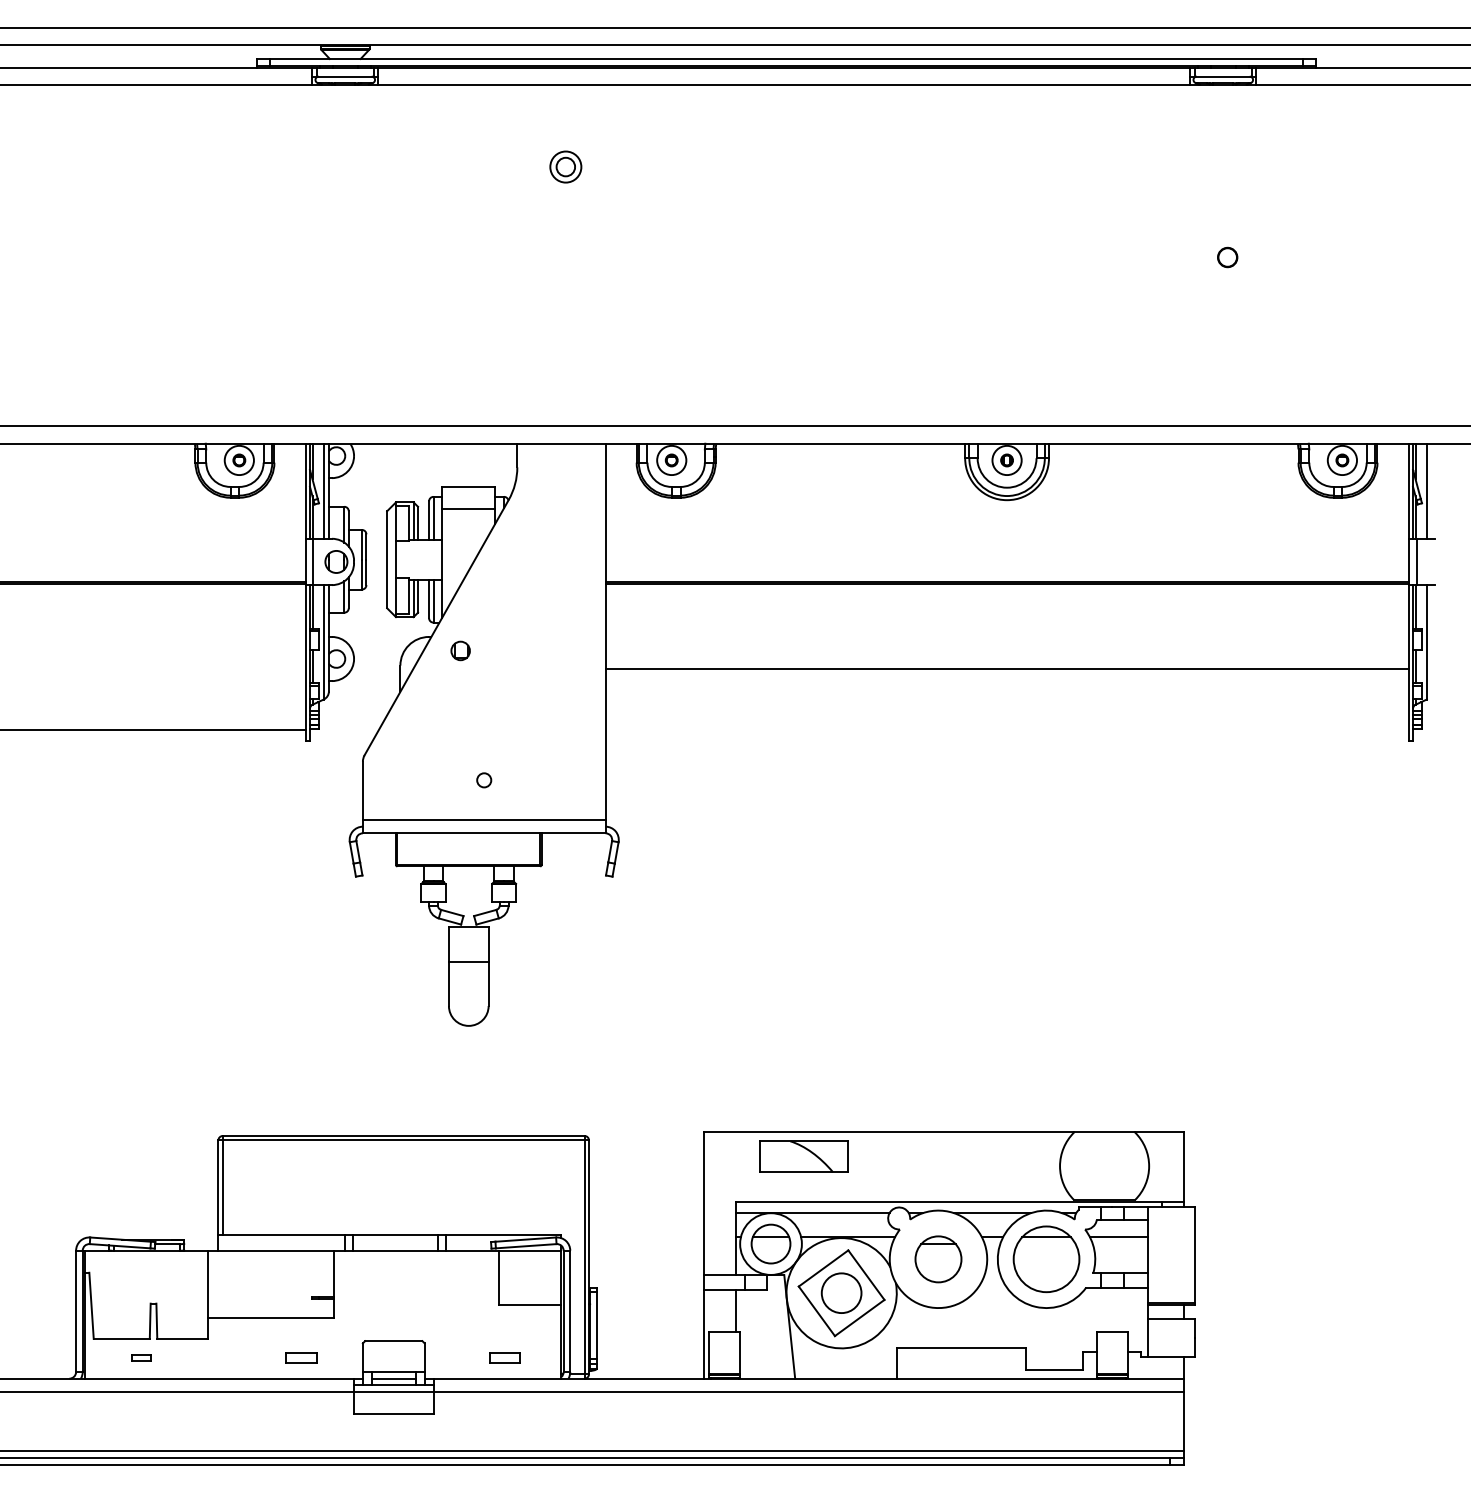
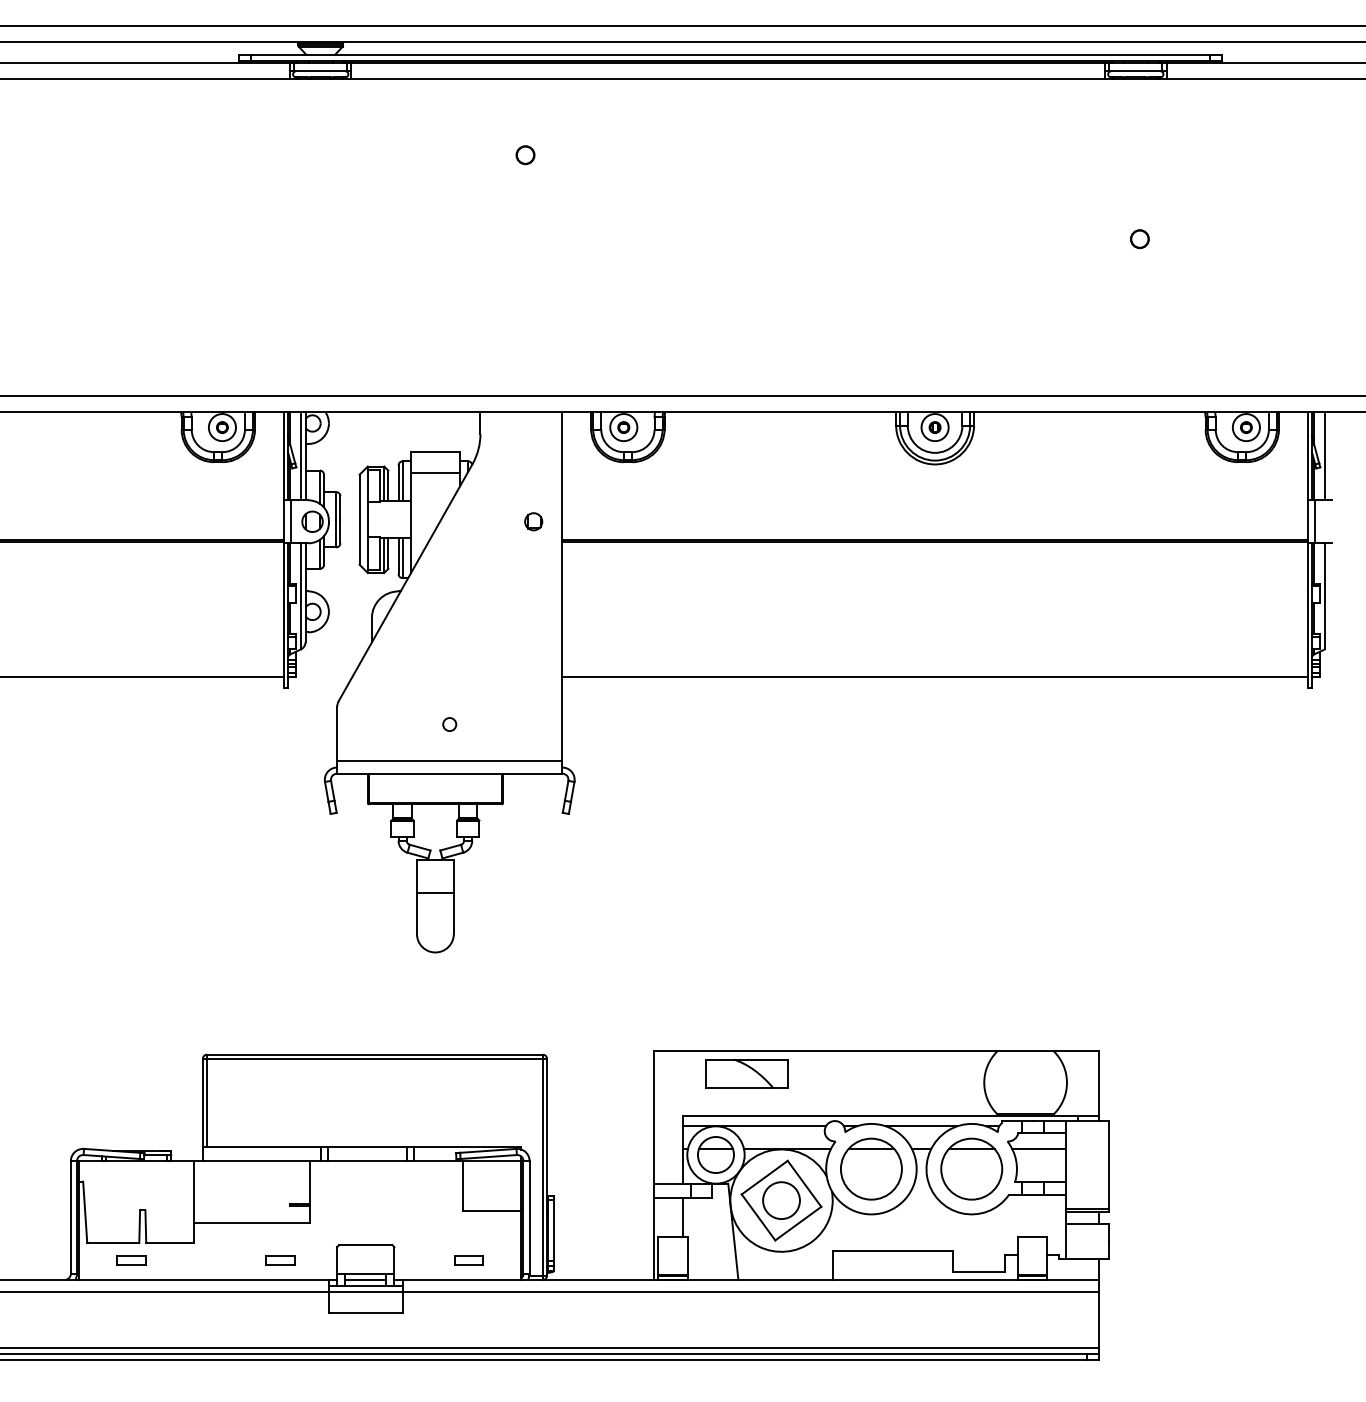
circle: (565, 166) -> (525, 154), size x0.62
part: (460, 650) -> (533, 521), moved
line: (1006, 668) -> (934, 677), moved
part: (938, 1259) -> (871, 1169), size x1.43
part: (141, 1357) -> (131, 1260), size x1.67

